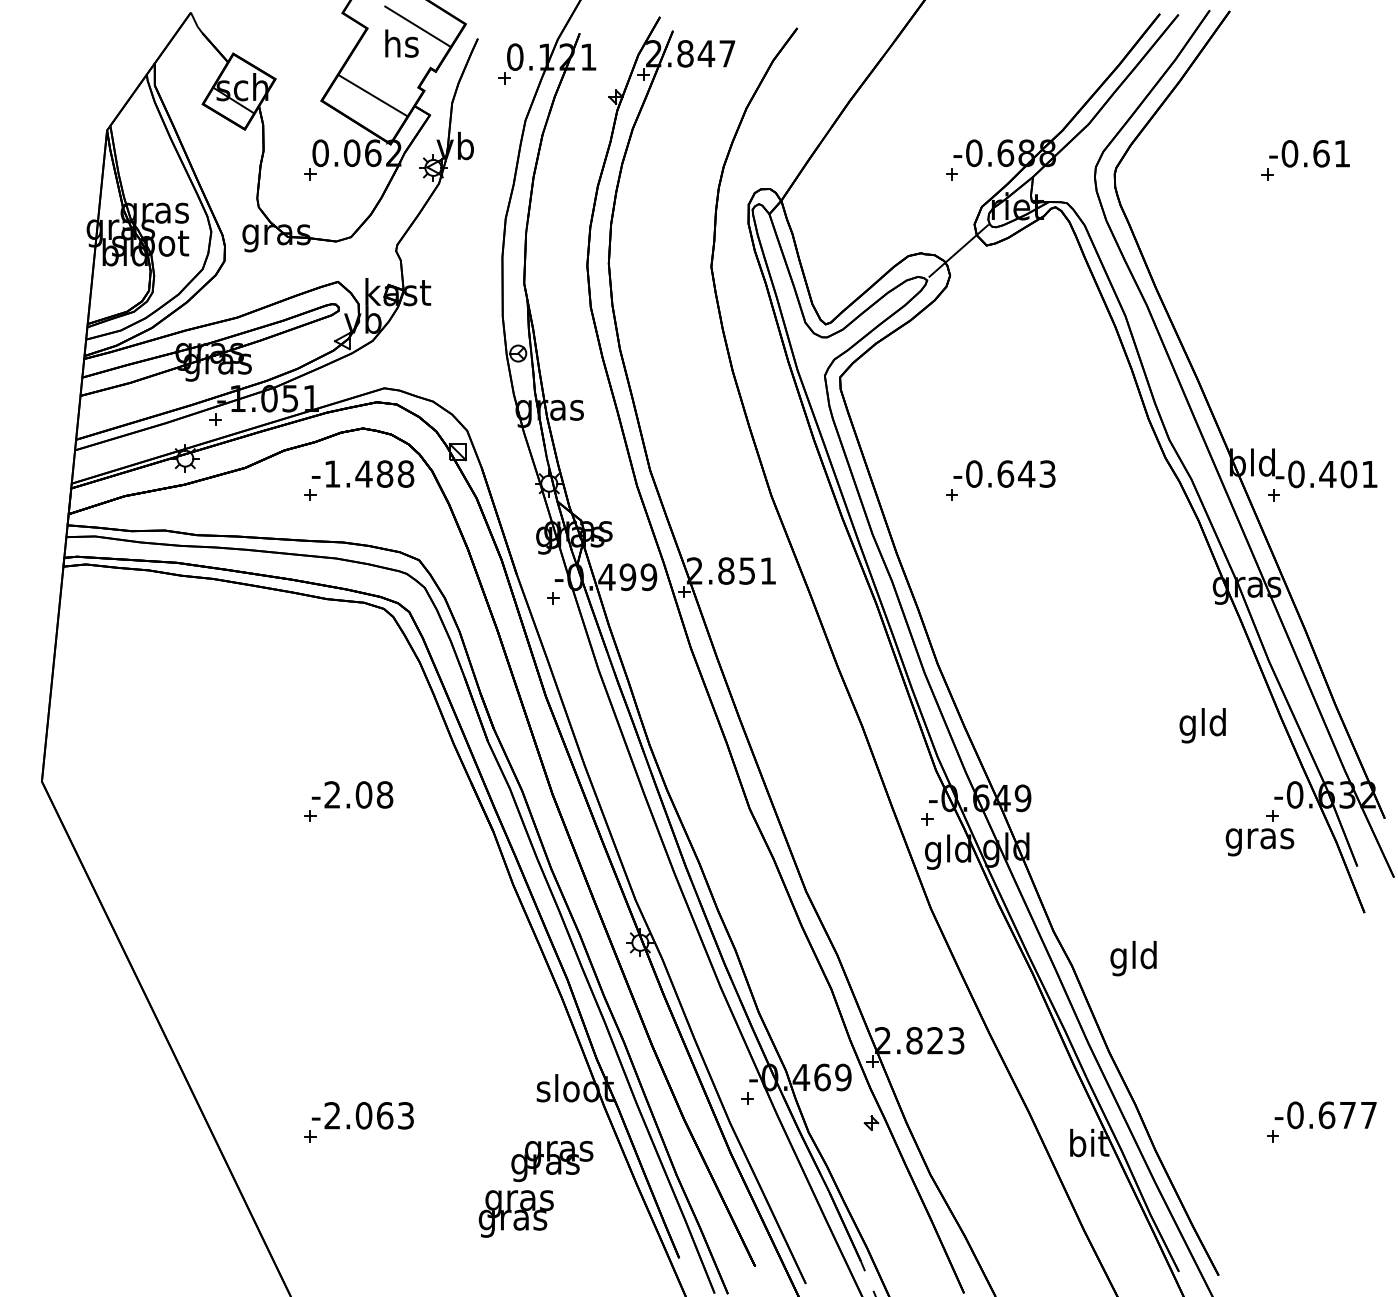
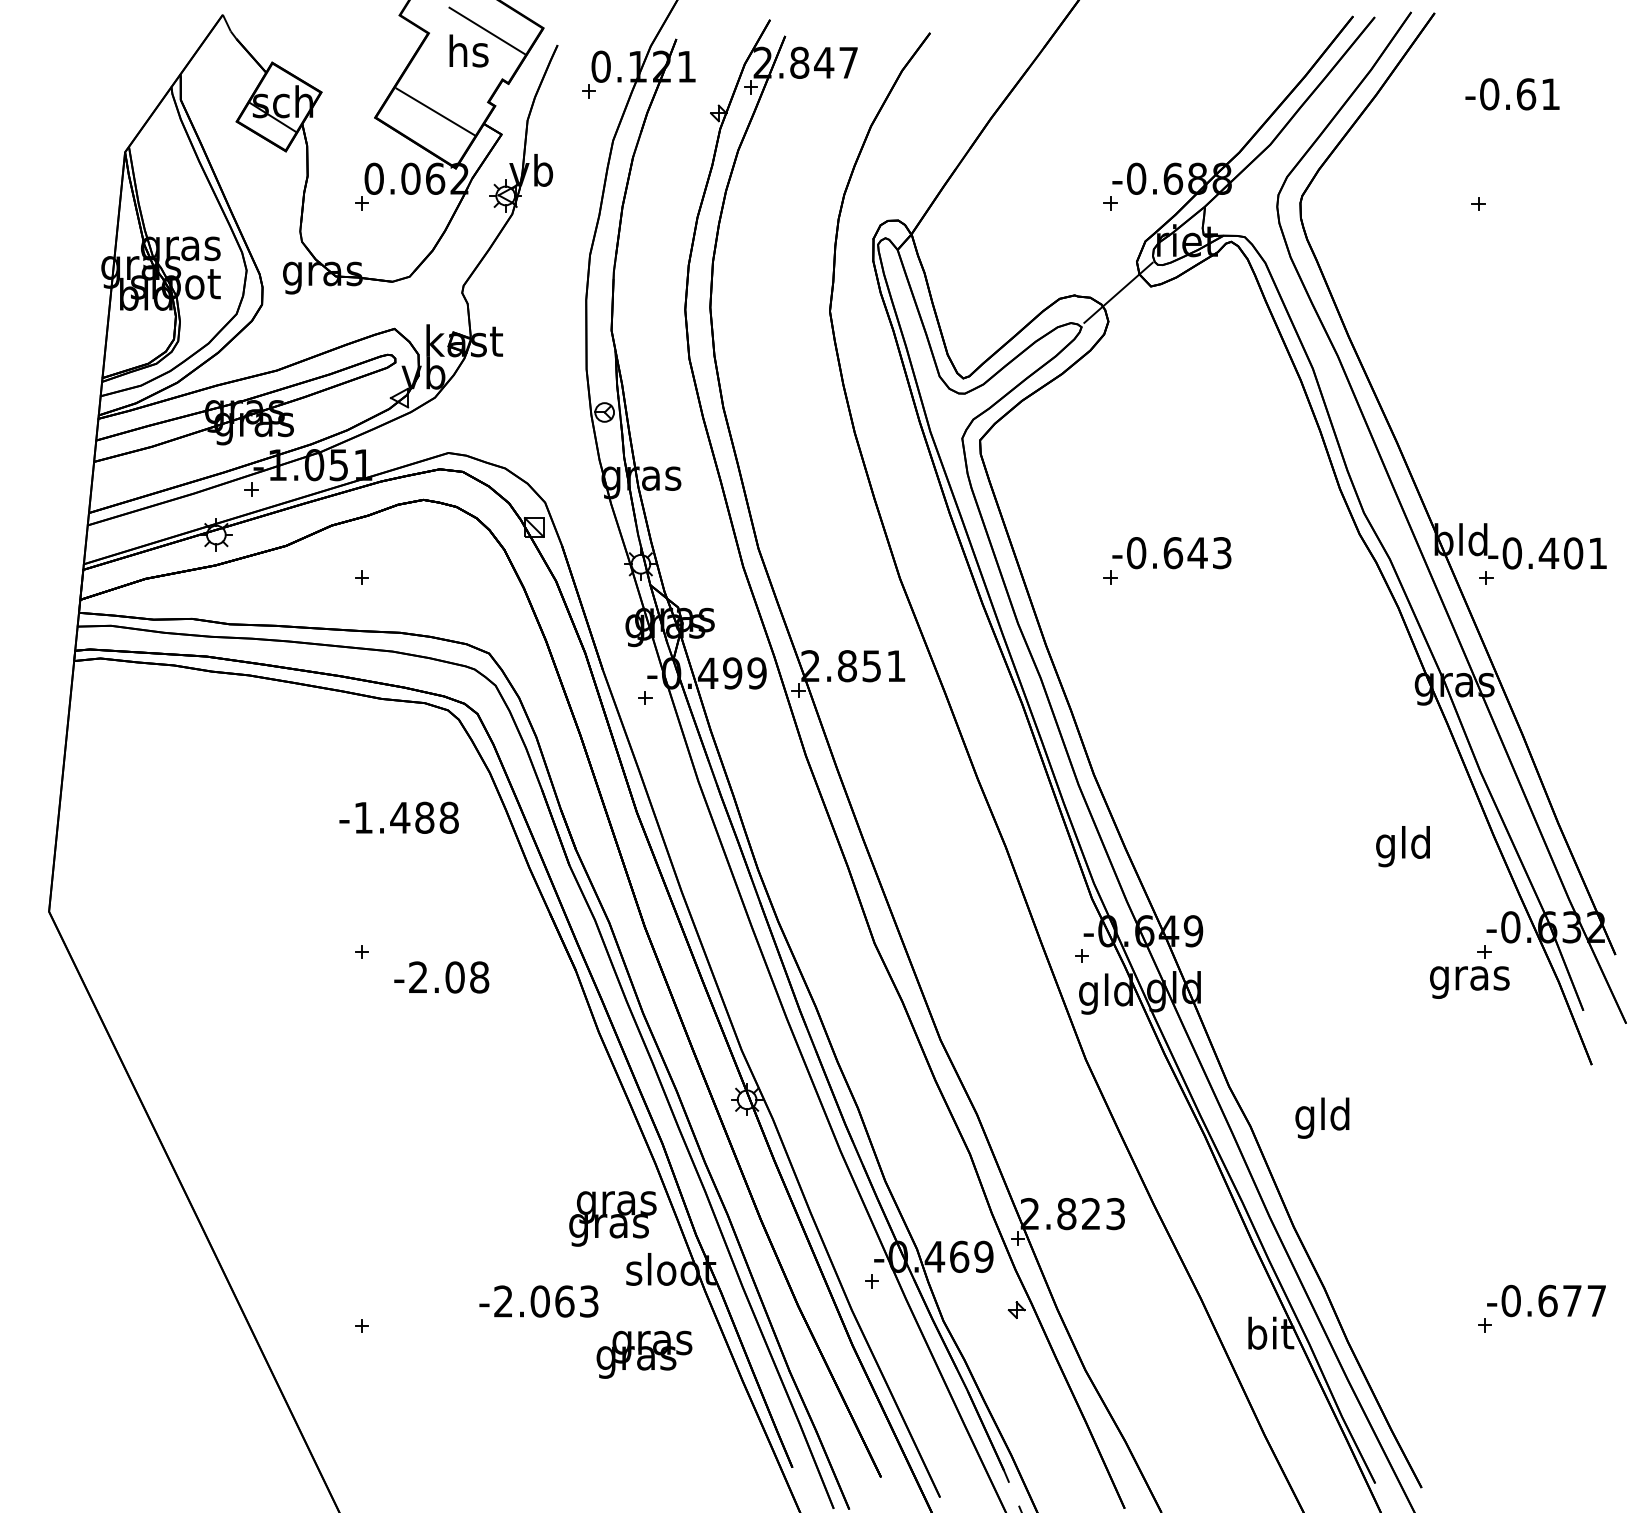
text: (1309, 153) -> (1512, 93), moved
text: (362, 473) -> (398, 817), moved
text: (352, 794) -> (441, 976), moved
text: (362, 1115) -> (538, 1301), moved
text: (515, 1213) -> (611, 1218), moved

